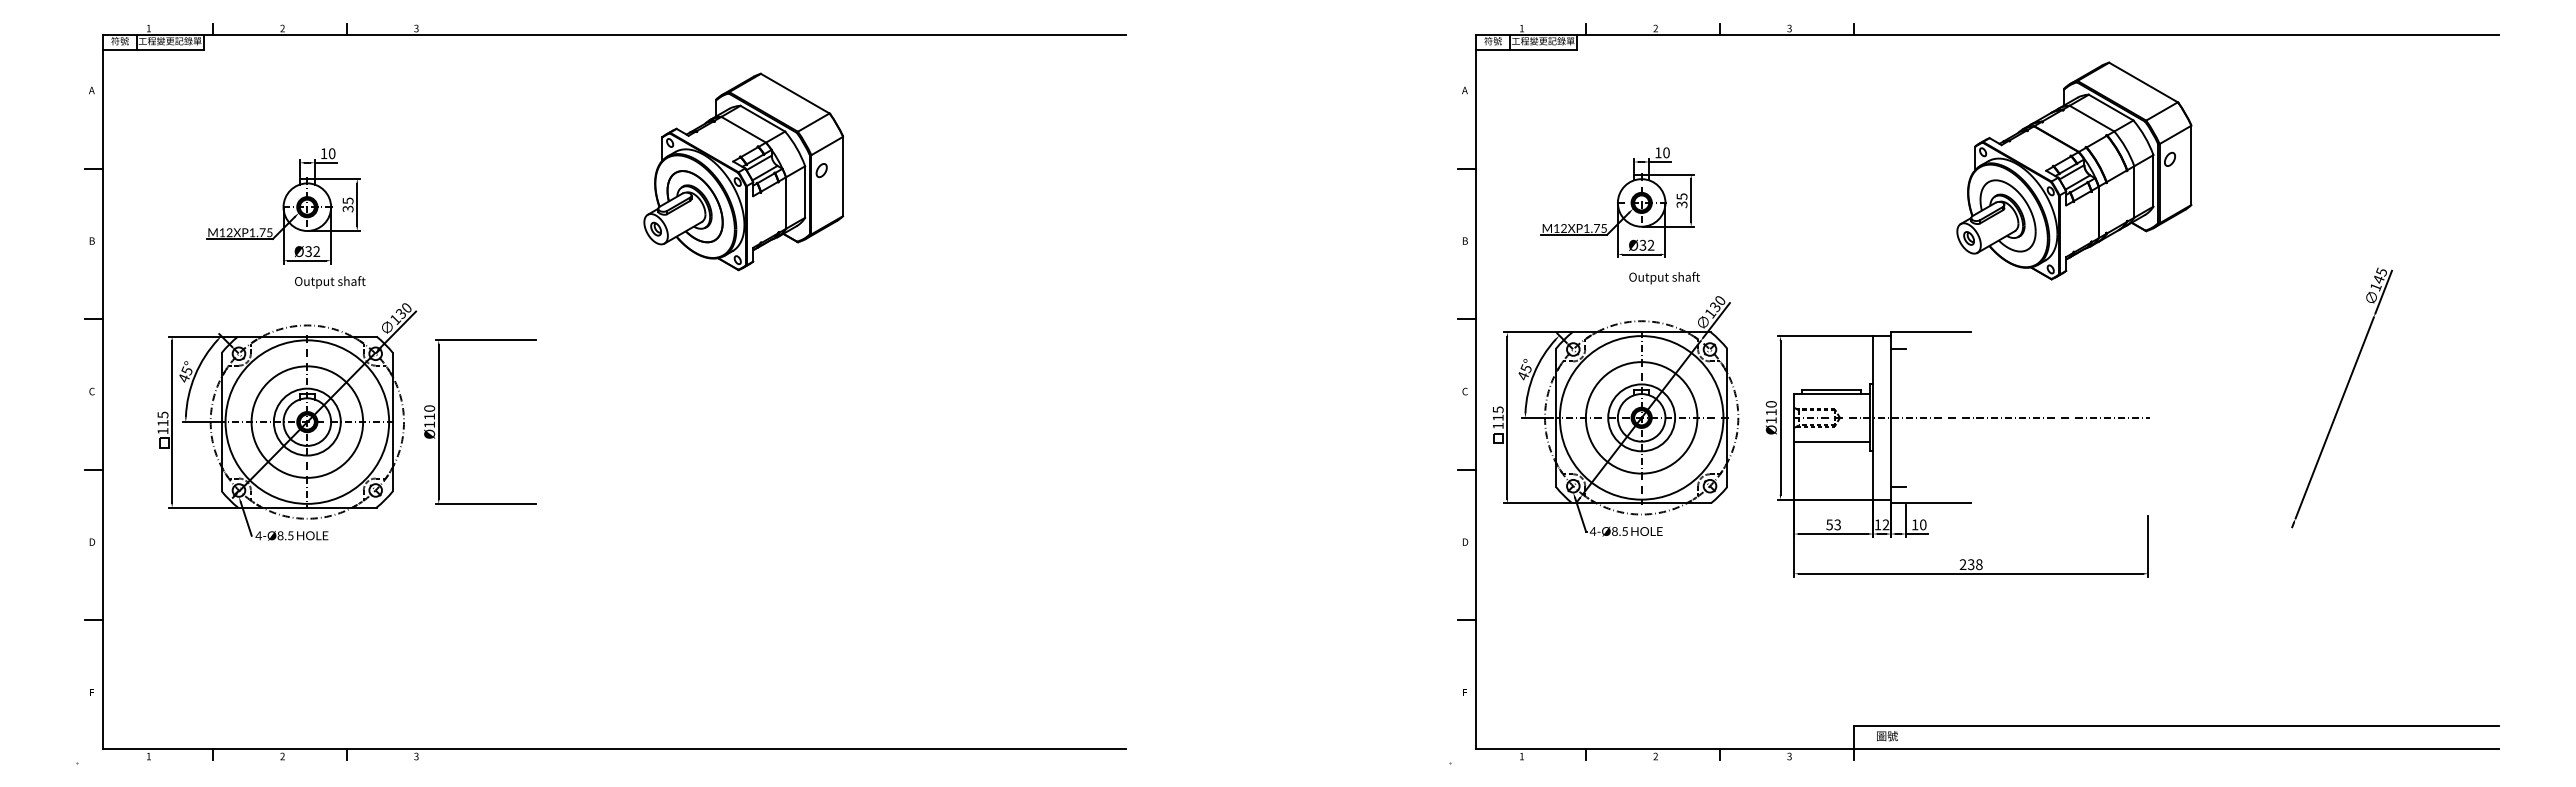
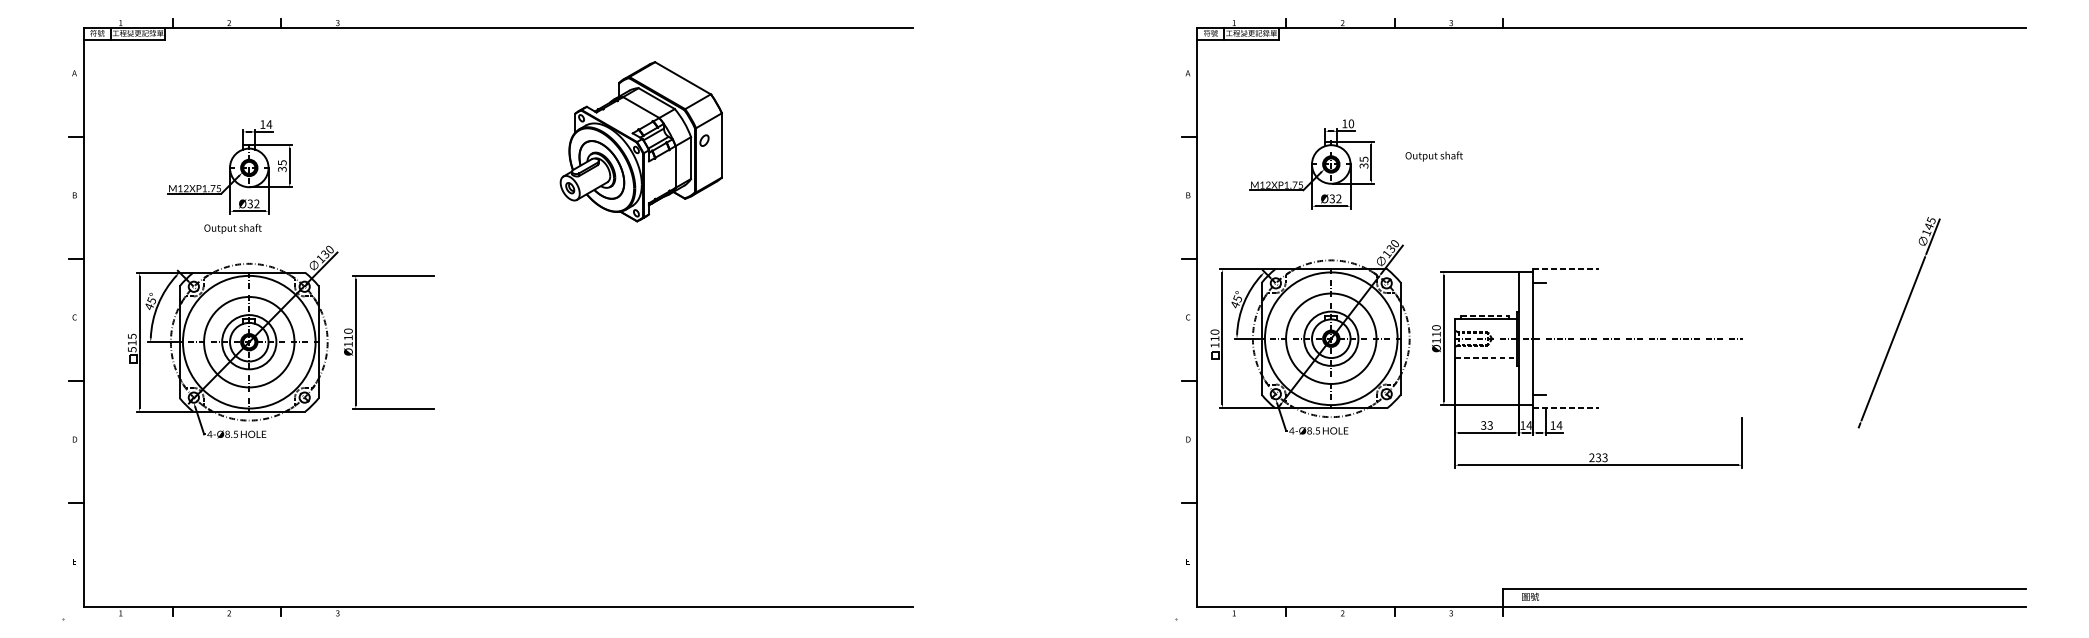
text: (331, 153) -> (268, 124), 10 -> 14
part: (2074, 170) -> (1682, 138), removed
part: (743, 171) -> (641, 141), moved
text: (1664, 278) -> (1434, 156), moved
text: (330, 282) -> (233, 228), moved
line: (1931, 332) -> (1566, 269), solid -> dashed
line: (1831, 389) -> (1485, 315), solid -> dashed
text: (1497, 409) -> (1214, 331), 115 -> 110
text: (162, 431) -> (131, 349), 115 -> 515
line: (1832, 441) -> (1486, 357), solid -> dashed
line: (1931, 503) -> (1566, 408), solid -> dashed
text: (1829, 524) -> (1483, 425), 53 -> 33
text: (1885, 524) -> (1529, 425), 12 -> 14
text: (1922, 524) -> (1559, 425), 10 -> 14
text: (1979, 564) -> (1605, 457), 238 -> 233

